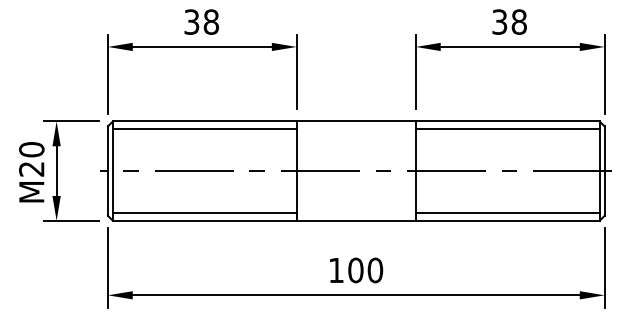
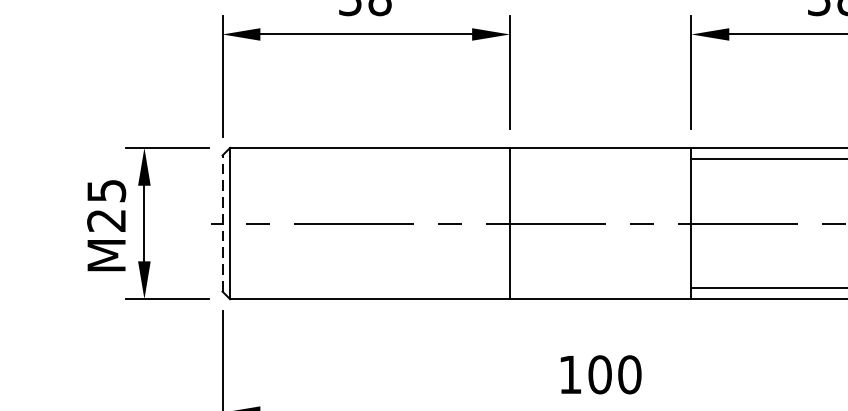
line: (204, 128) -> (369, 158), removed
text: (31, 149) -> (106, 190), 20 -> 25
line: (107, 171) -> (221, 224), solid -> dashed
line: (204, 213) -> (369, 288), removed

